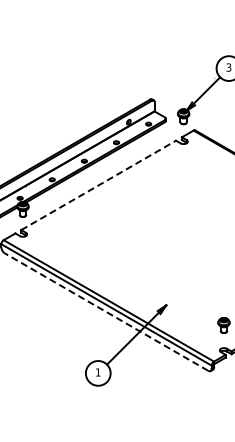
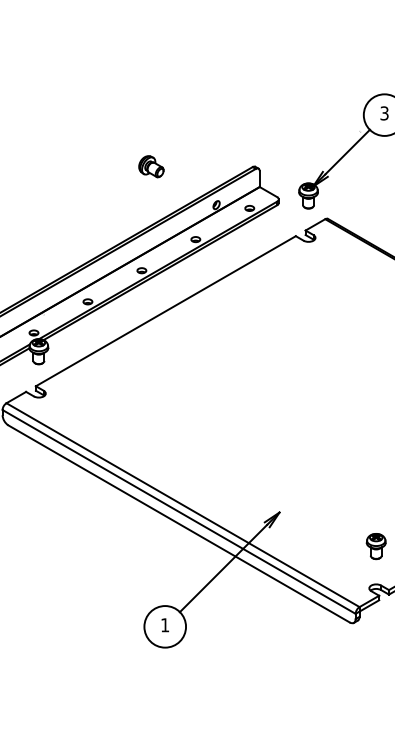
part: (89, 99) -> (150, 167), added
line: (99, 185) -> (167, 311), dashed -> solid
line: (106, 311) -> (179, 522), dashed -> solid

